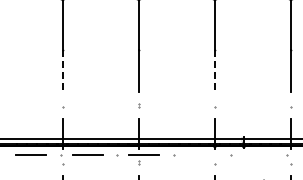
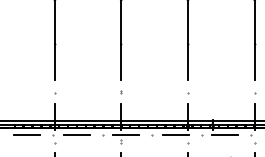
line: (62, 71) -> (54, 62), dashed -> solid
line: (214, 71) -> (187, 62), dashed -> solid
line: (200, 155) -> (175, 135), added
line: (257, 155) -> (225, 135), added

